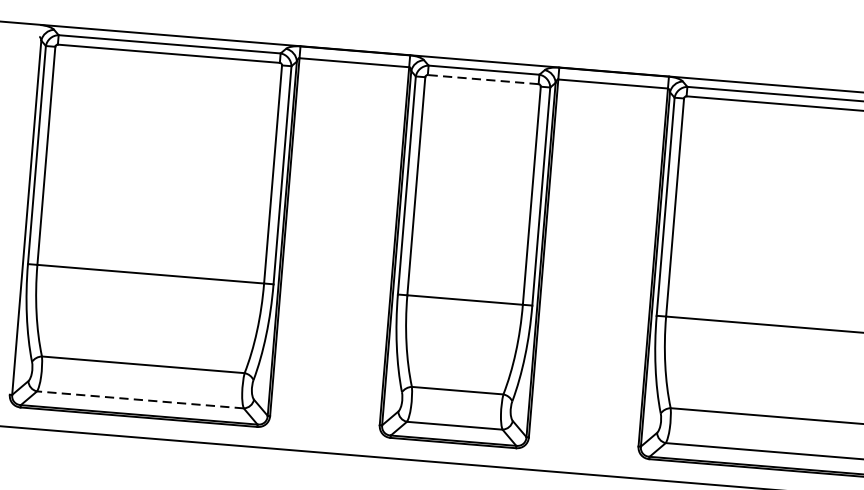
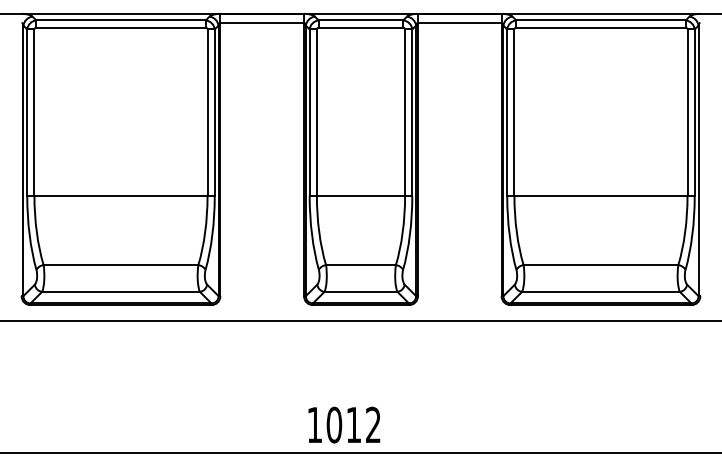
line: (482, 79) -> (360, 27), dashed -> solid
line: (141, 399) -> (121, 291), dashed -> solid

